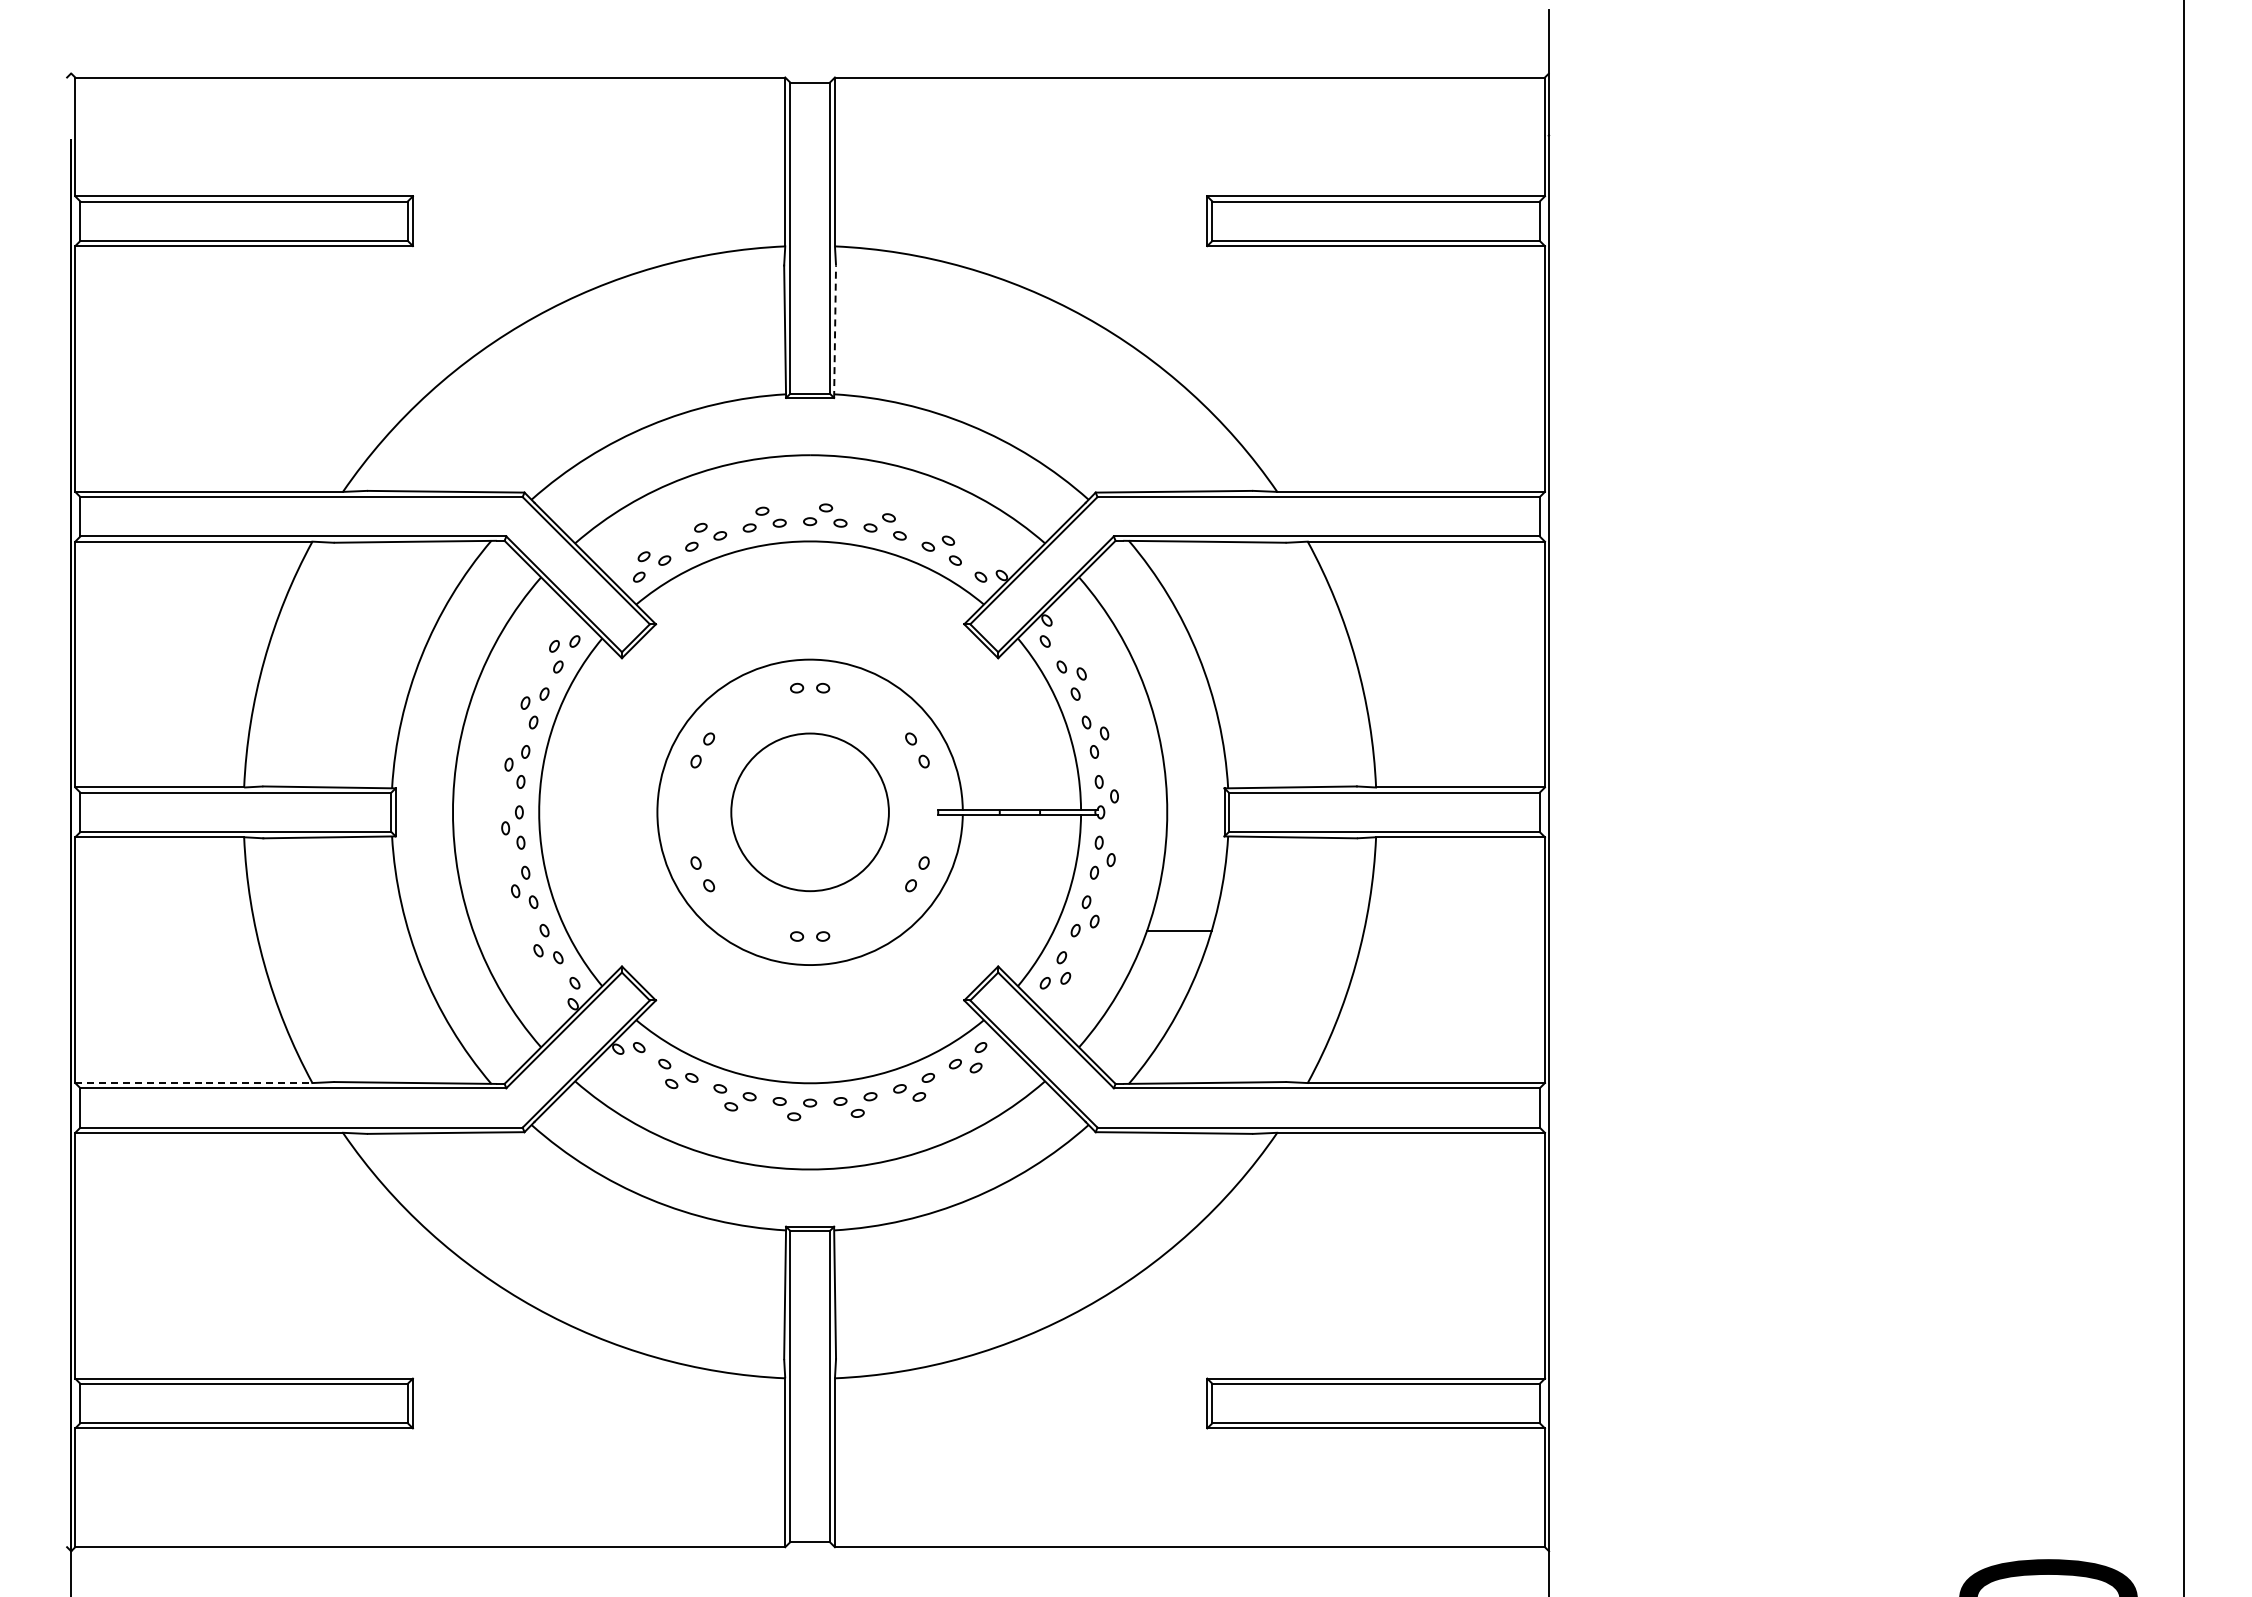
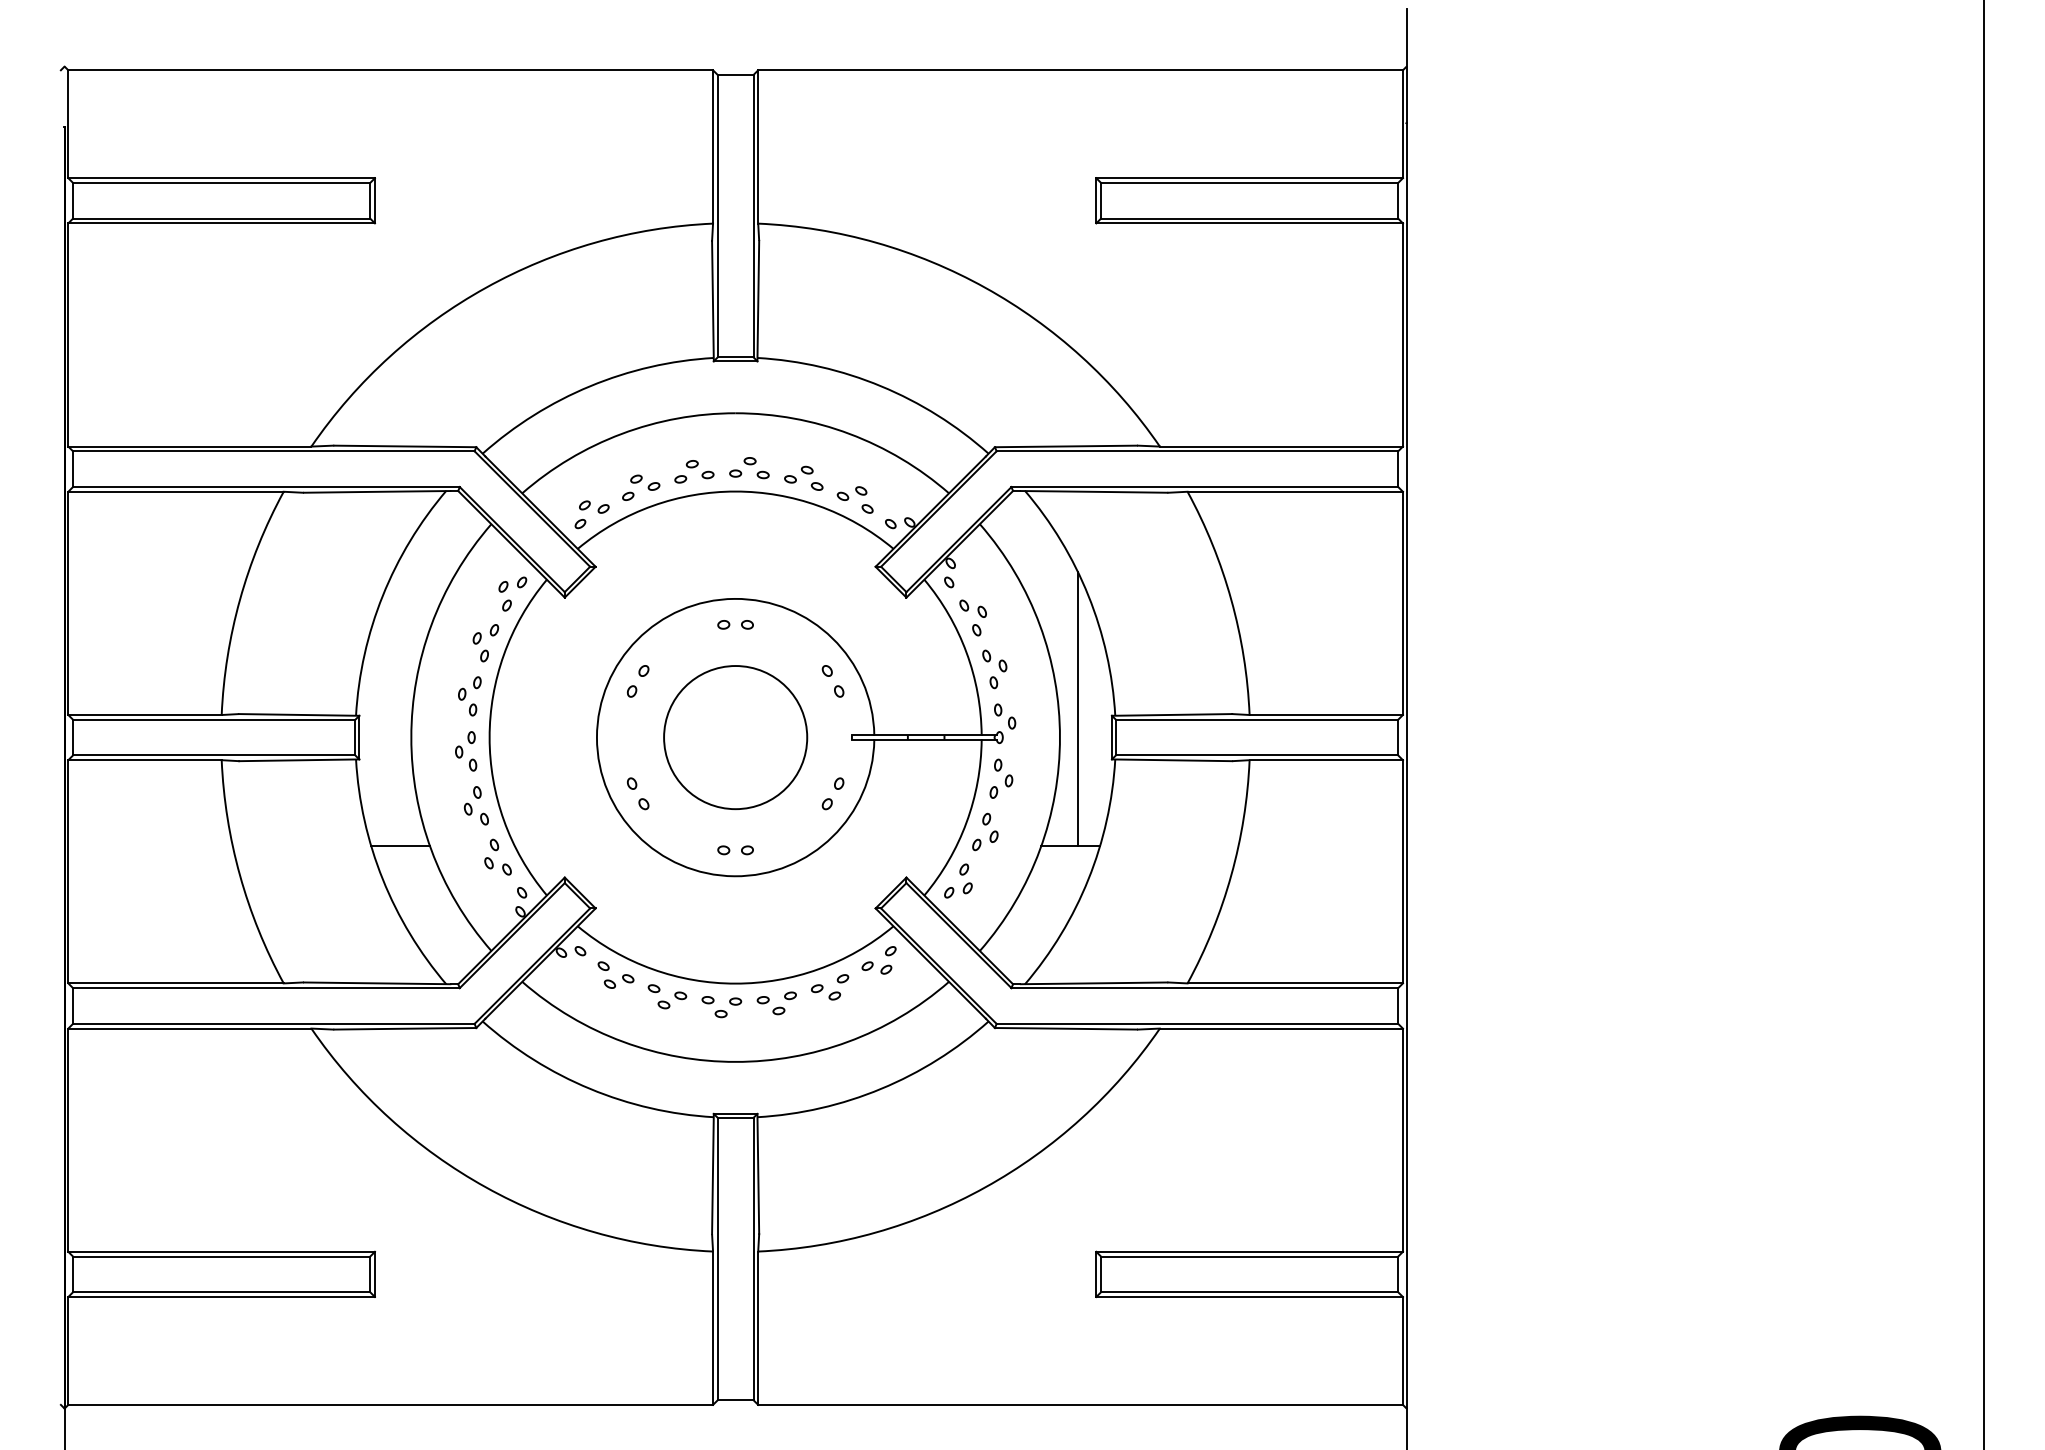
line: (835, 331) -> (758, 300), dashed -> solid
line: (1187, 780) -> (1078, 708), added
line: (440, 931) -> (399, 845), added
line: (193, 1083) -> (175, 983), dashed -> solid

